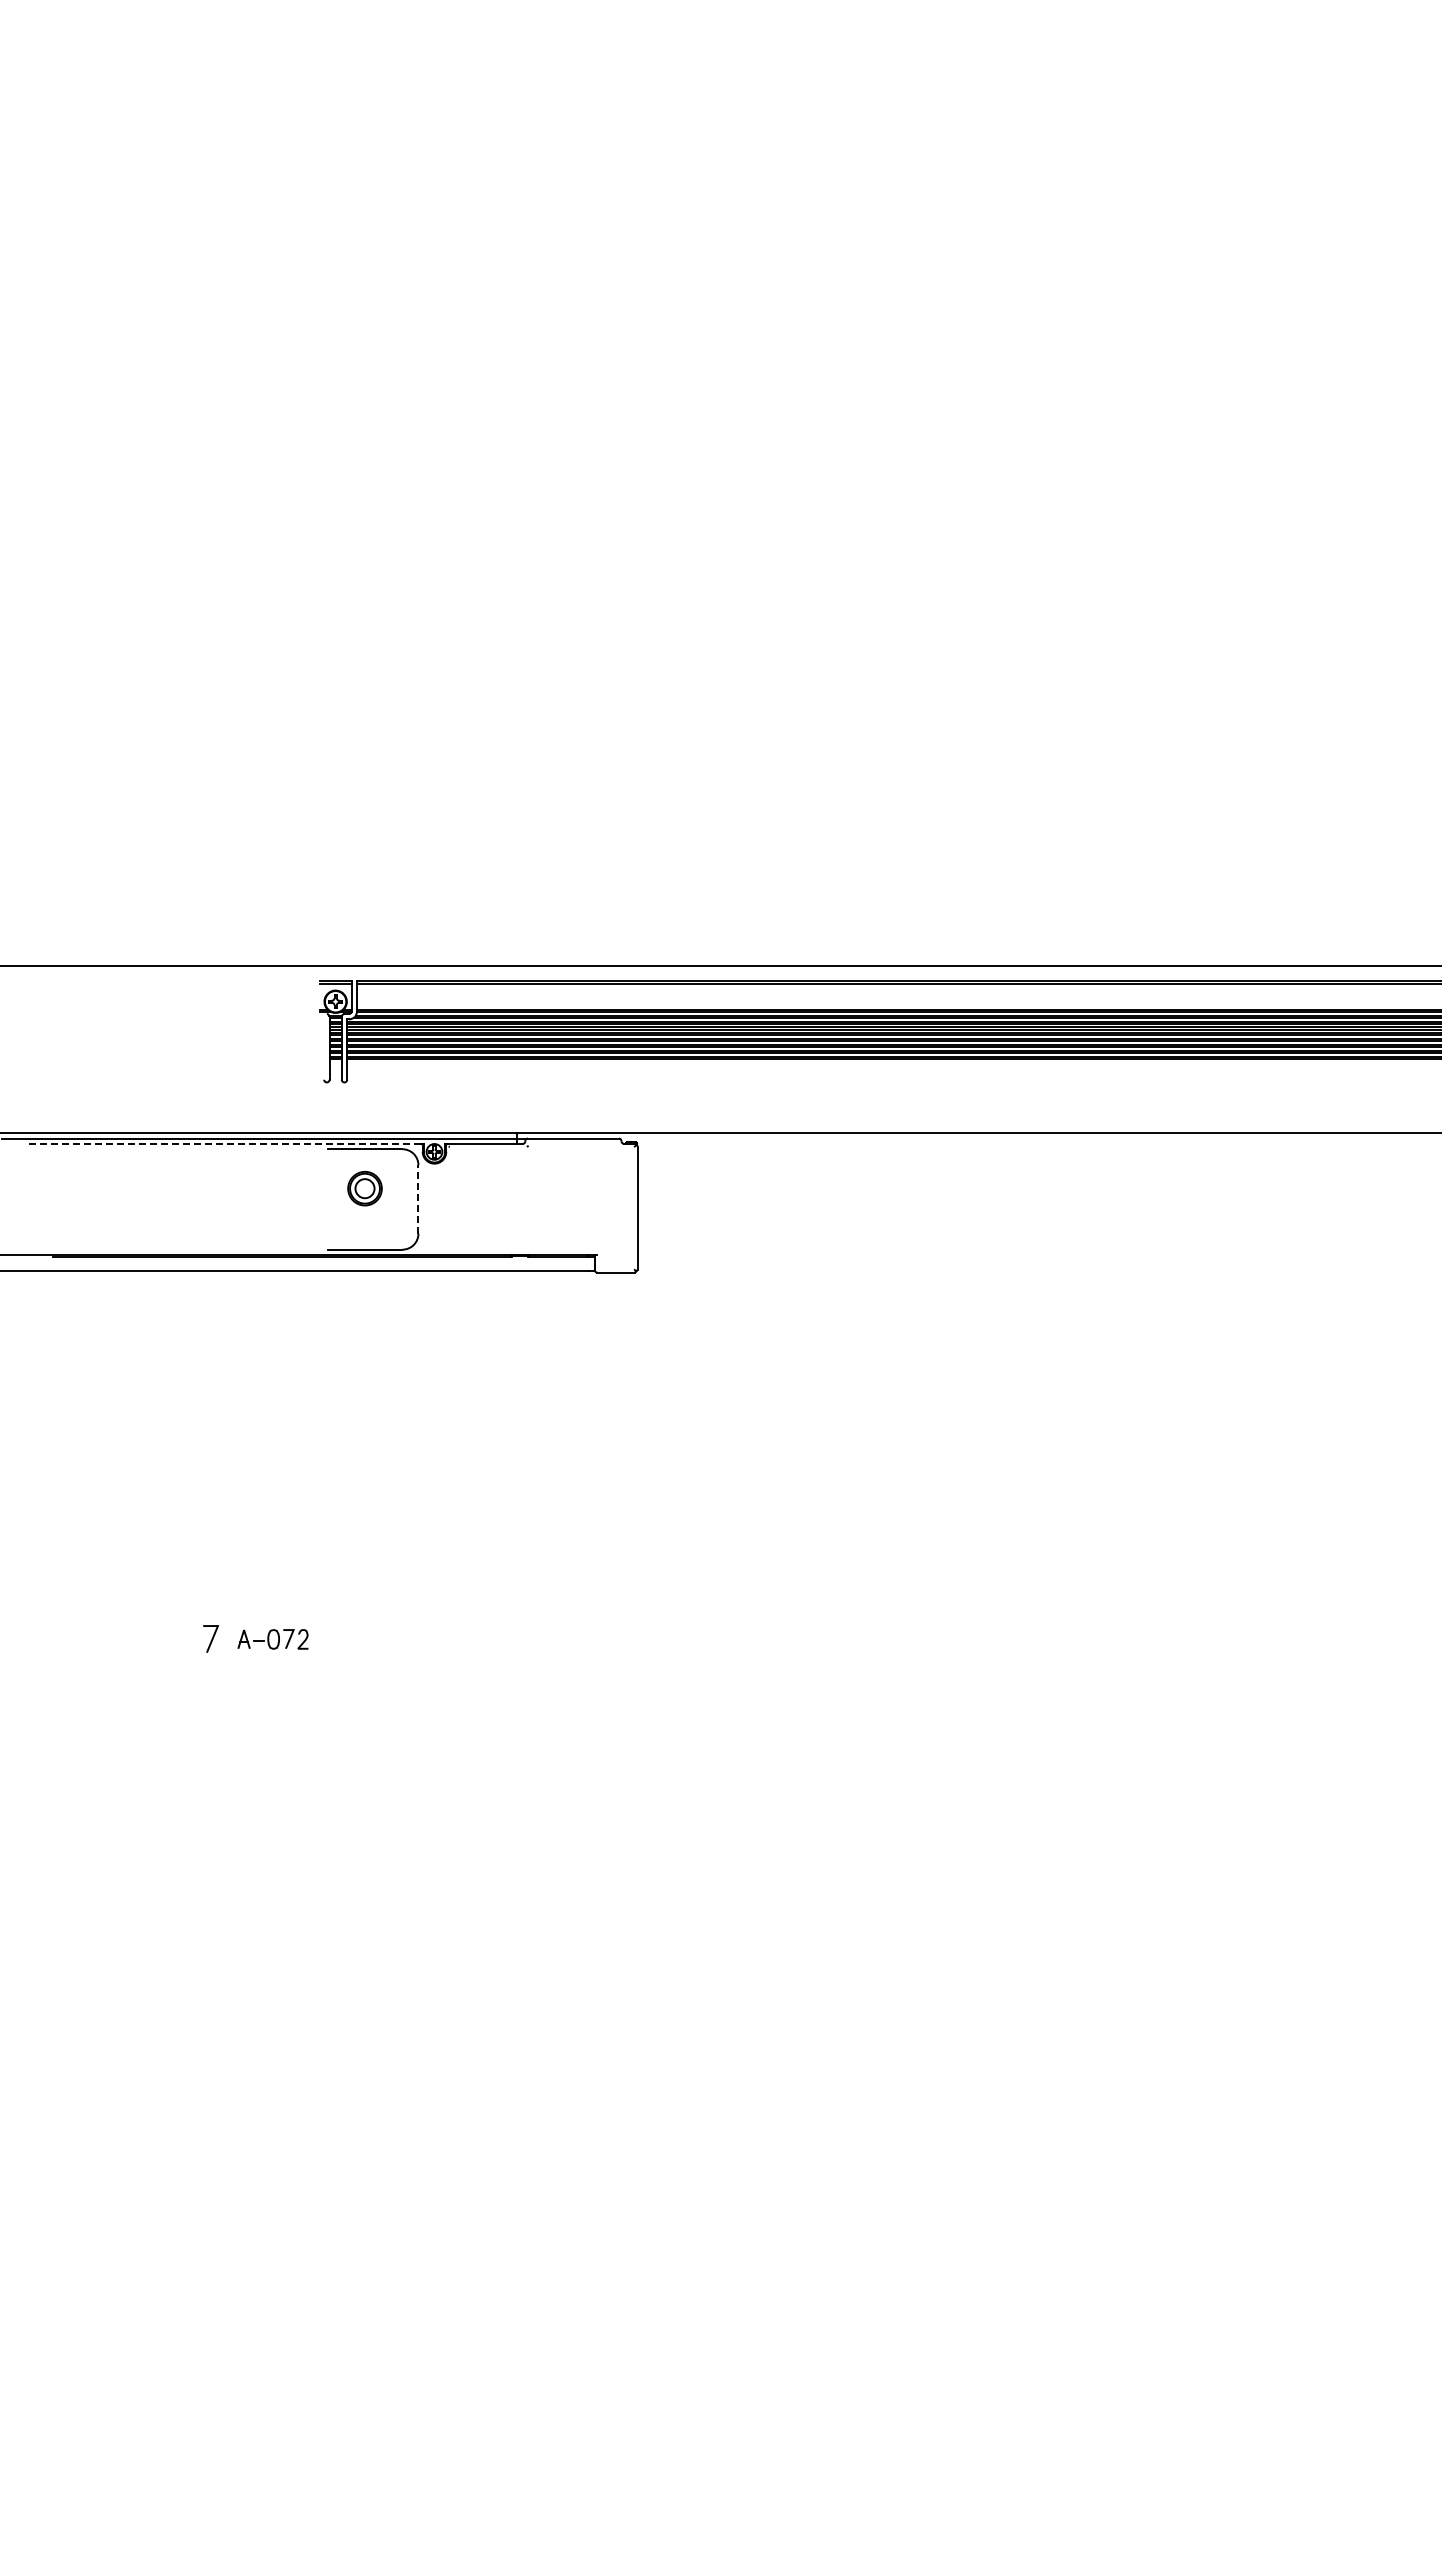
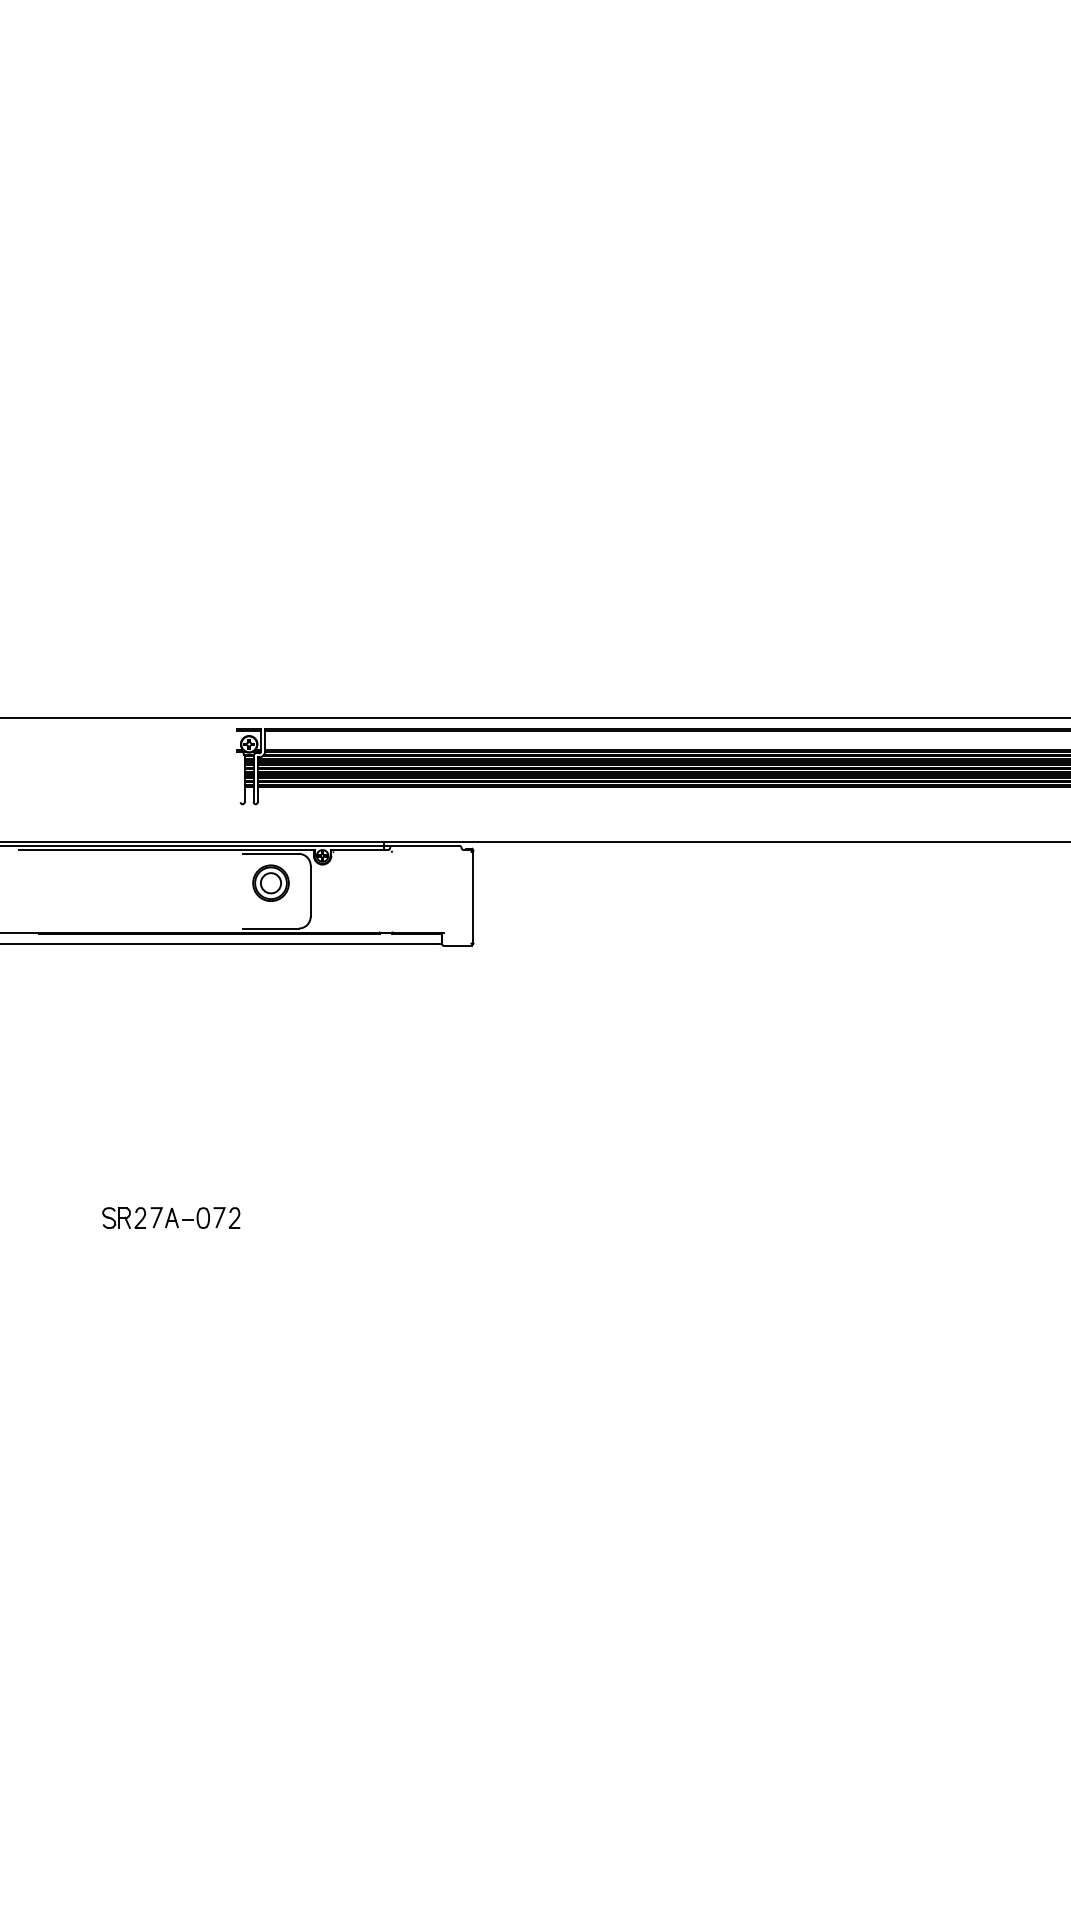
line: (223, 1143) -> (165, 849), dashed -> solid
part: (364, 1188) -> (270, 883), size x1.43
line: (418, 1198) -> (310, 890), dashed -> solid
part: (167, 1639) -> (124, 1218), added
part: (272, 1639) -> (202, 1218), size x1.43

